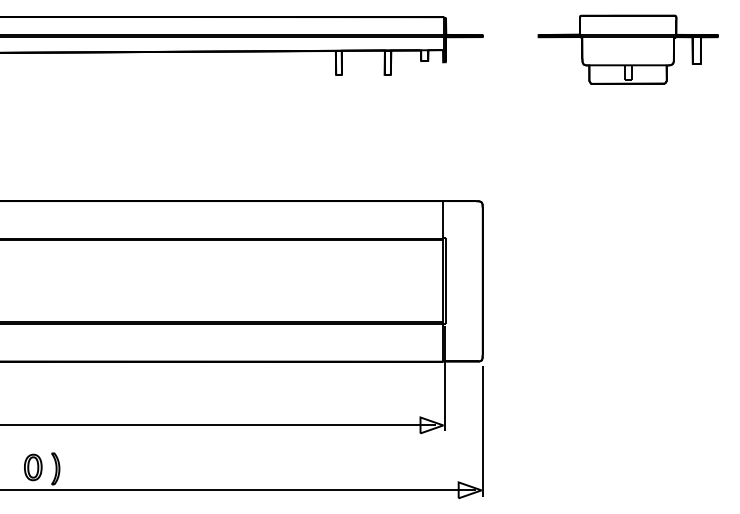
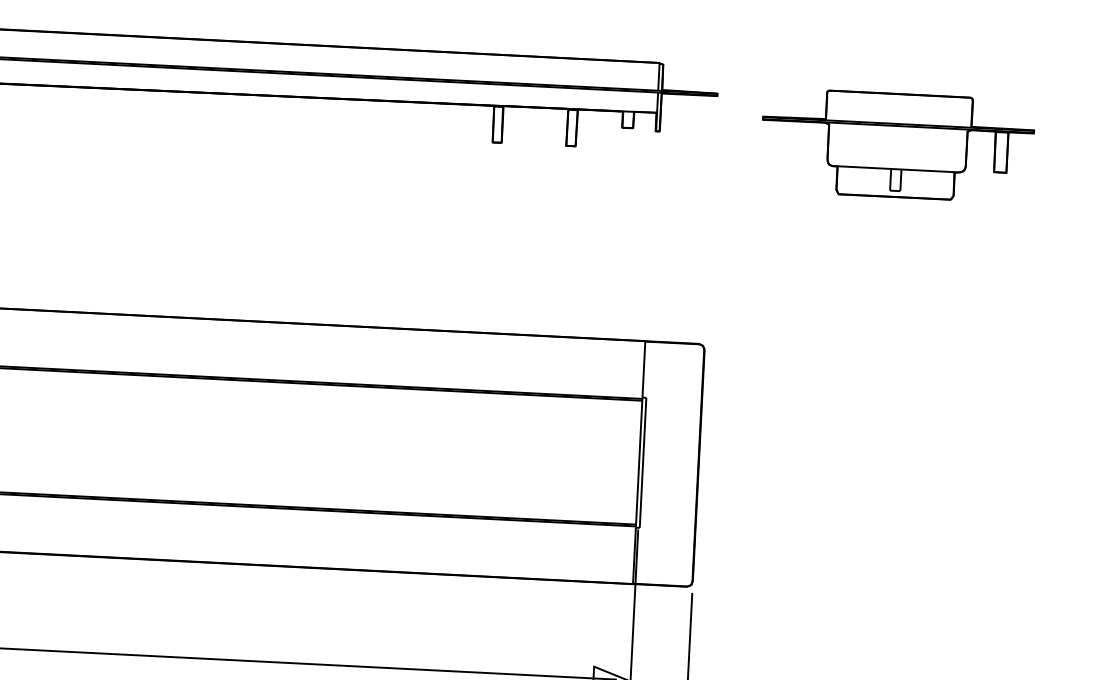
part: (627, 49) -> (896, 145), moved

